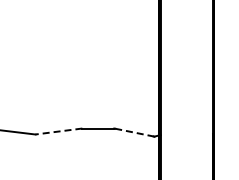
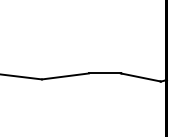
line: (58, 131) -> (65, 76), dashed -> solid
line: (134, 132) -> (141, 77), dashed -> solid

